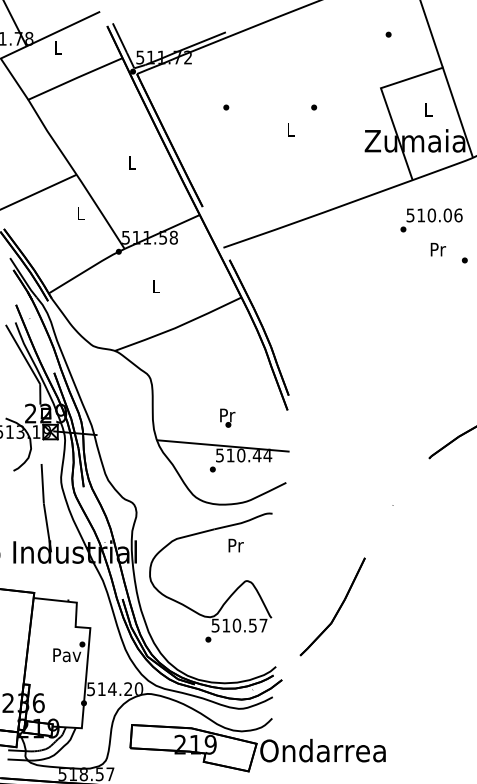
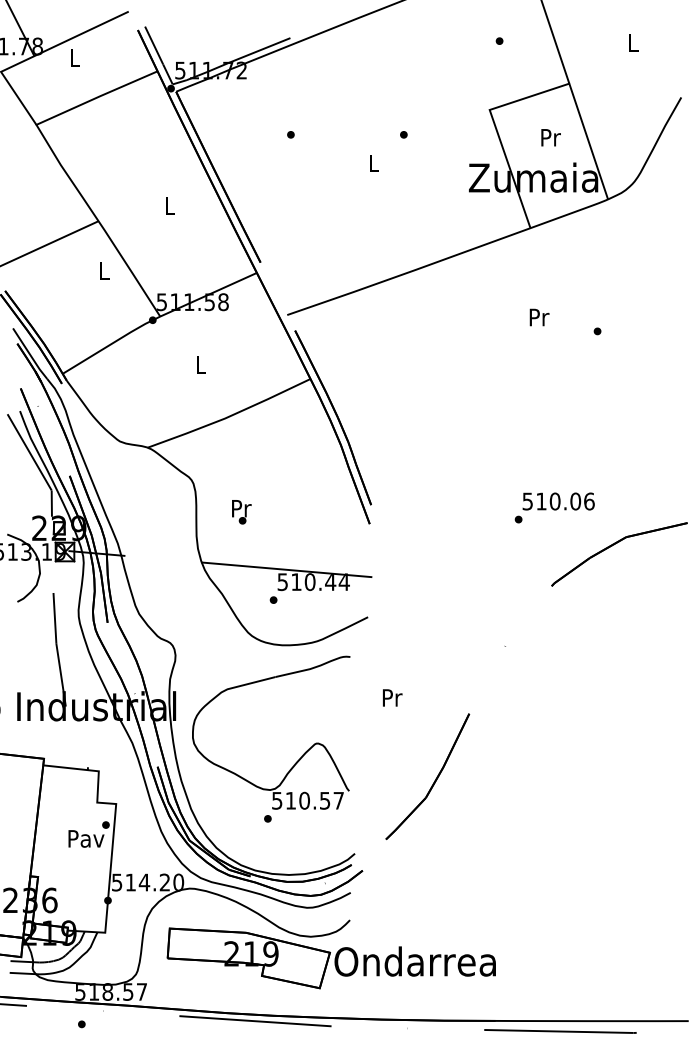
text: (428, 109) -> (550, 137), L -> Pr
text: (431, 220) -> (554, 507), moved
text: (438, 249) -> (539, 317), moved
text: (227, 418) -> (241, 512), moved
text: (236, 545) -> (392, 697), moved

